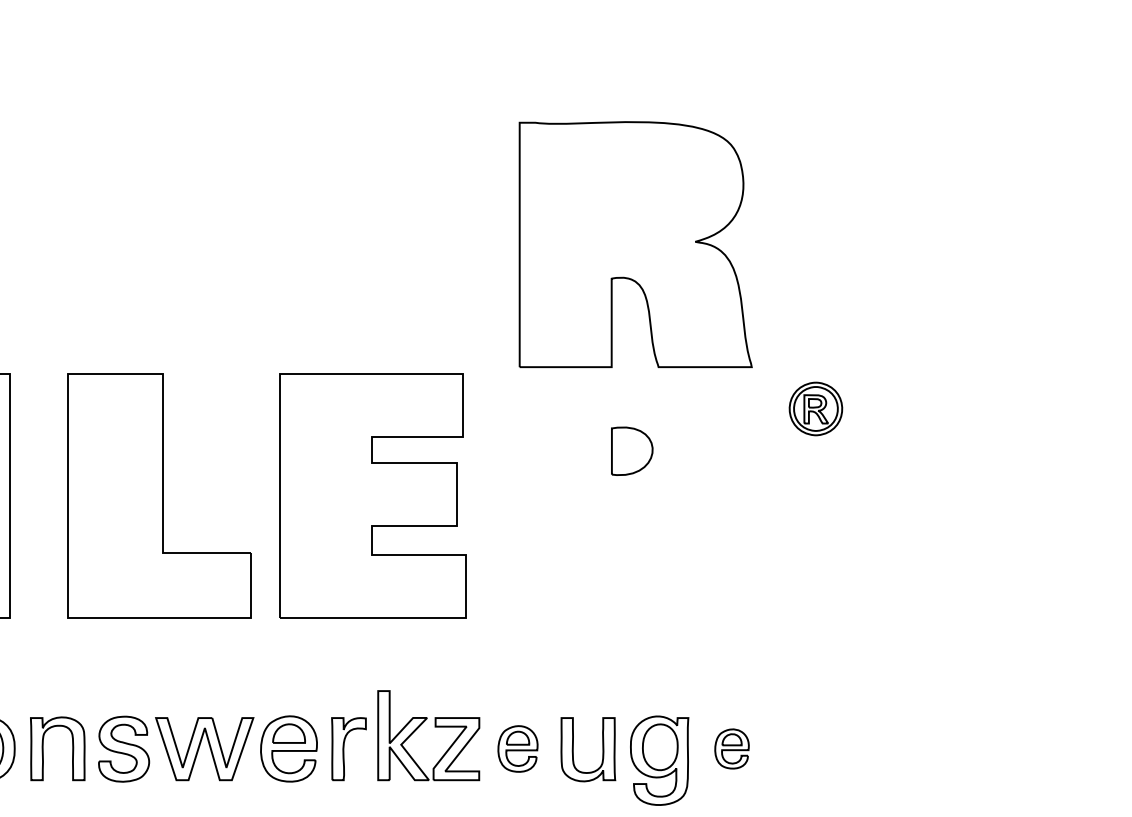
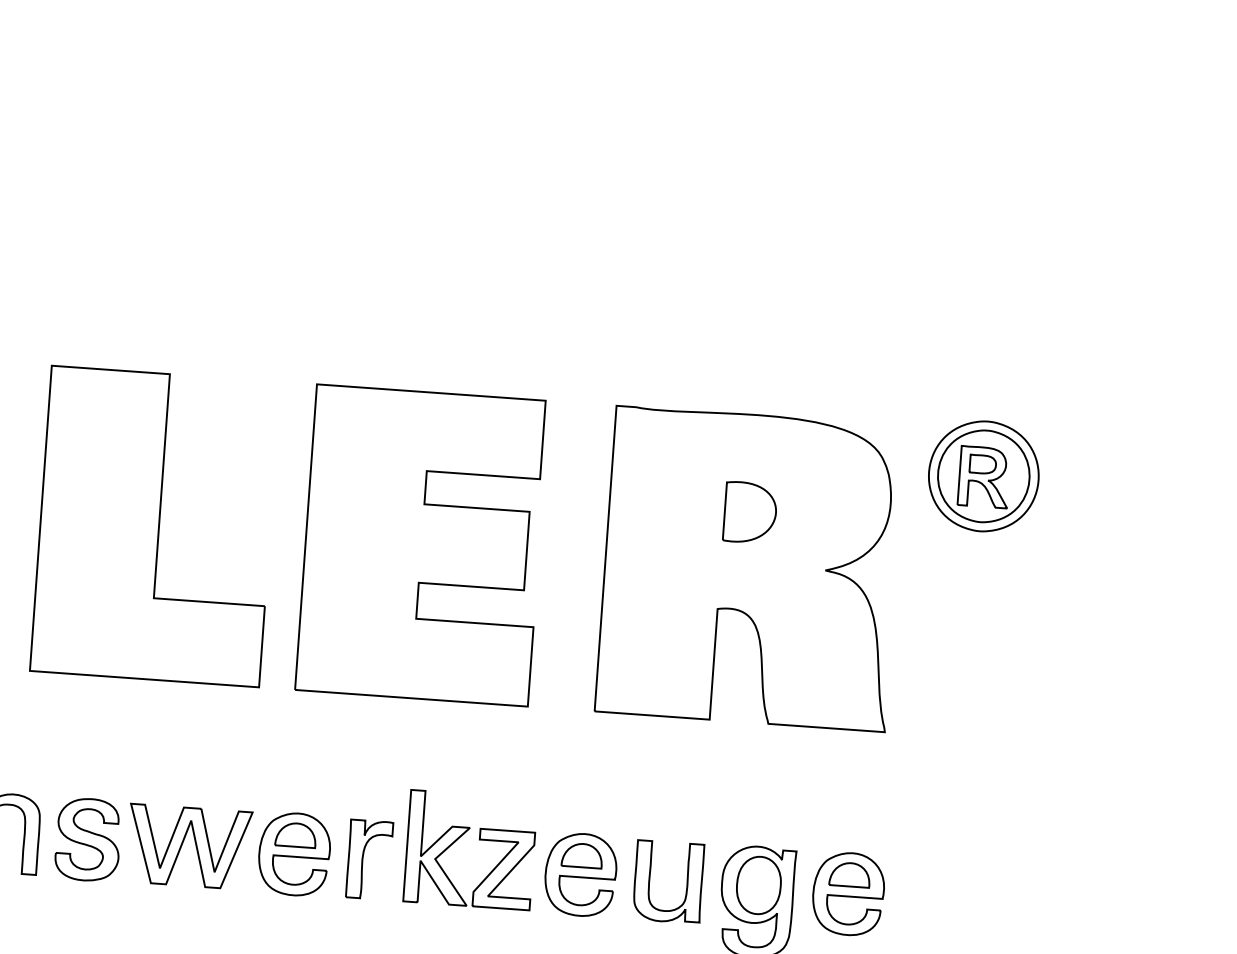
part: (635, 244) -> (750, 568), moved
part: (815, 408) -> (983, 475), size x1.67
part: (517, 748) -> (580, 874), size x1.43
part: (731, 748) -> (847, 893), size x1.67

